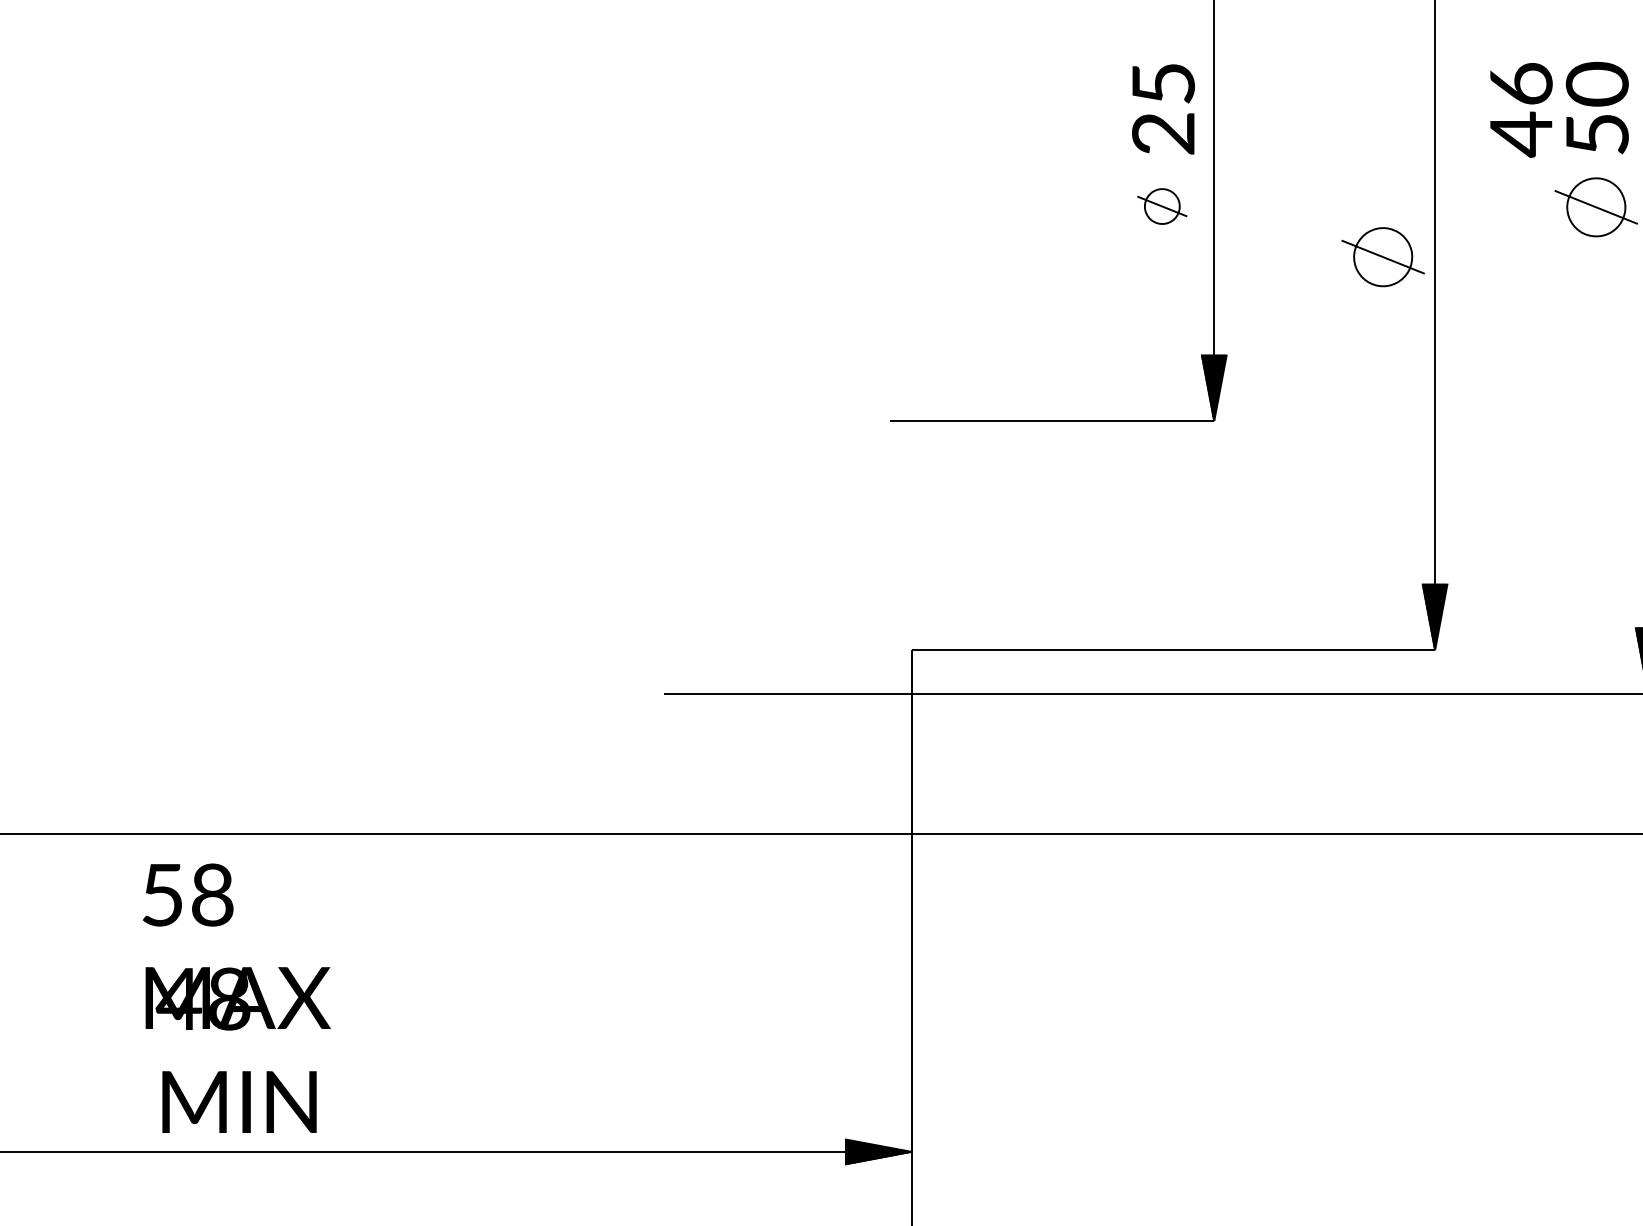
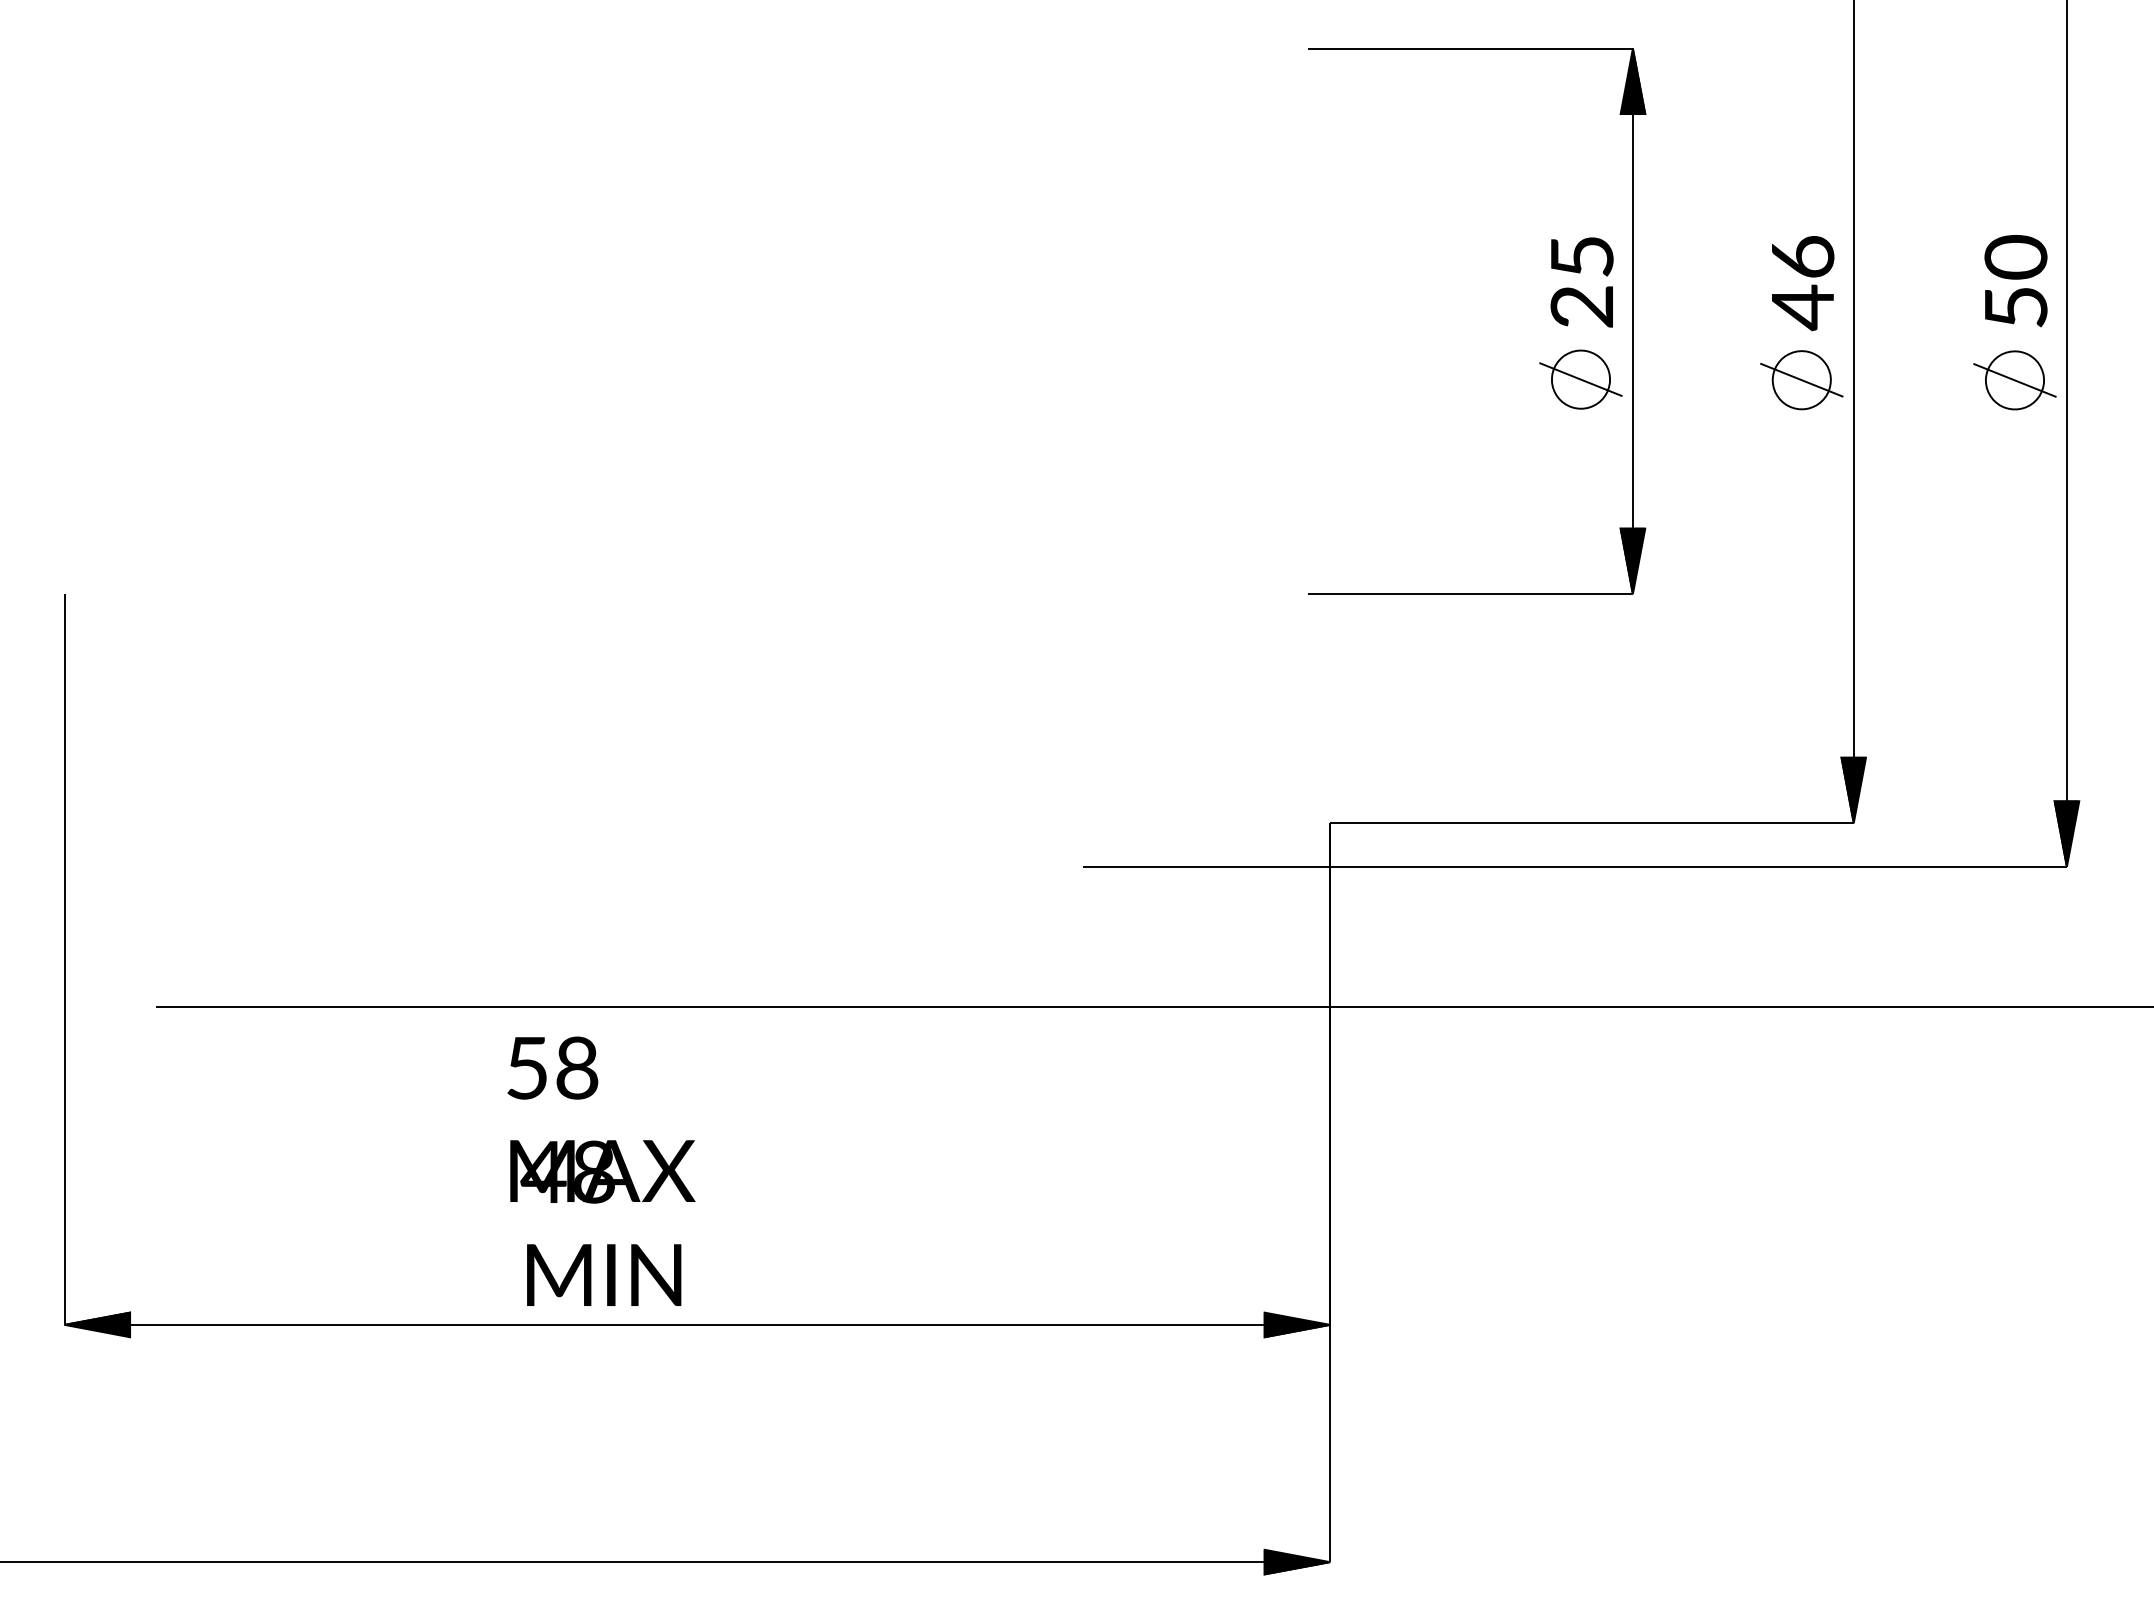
text: (1521, 110) -> (1803, 283), moved
part: (1161, 206) -> (1580, 379), size x1.67
part: (1382, 257) -> (1801, 380), moved
text: (236, 997) -> (601, 1170), moved

